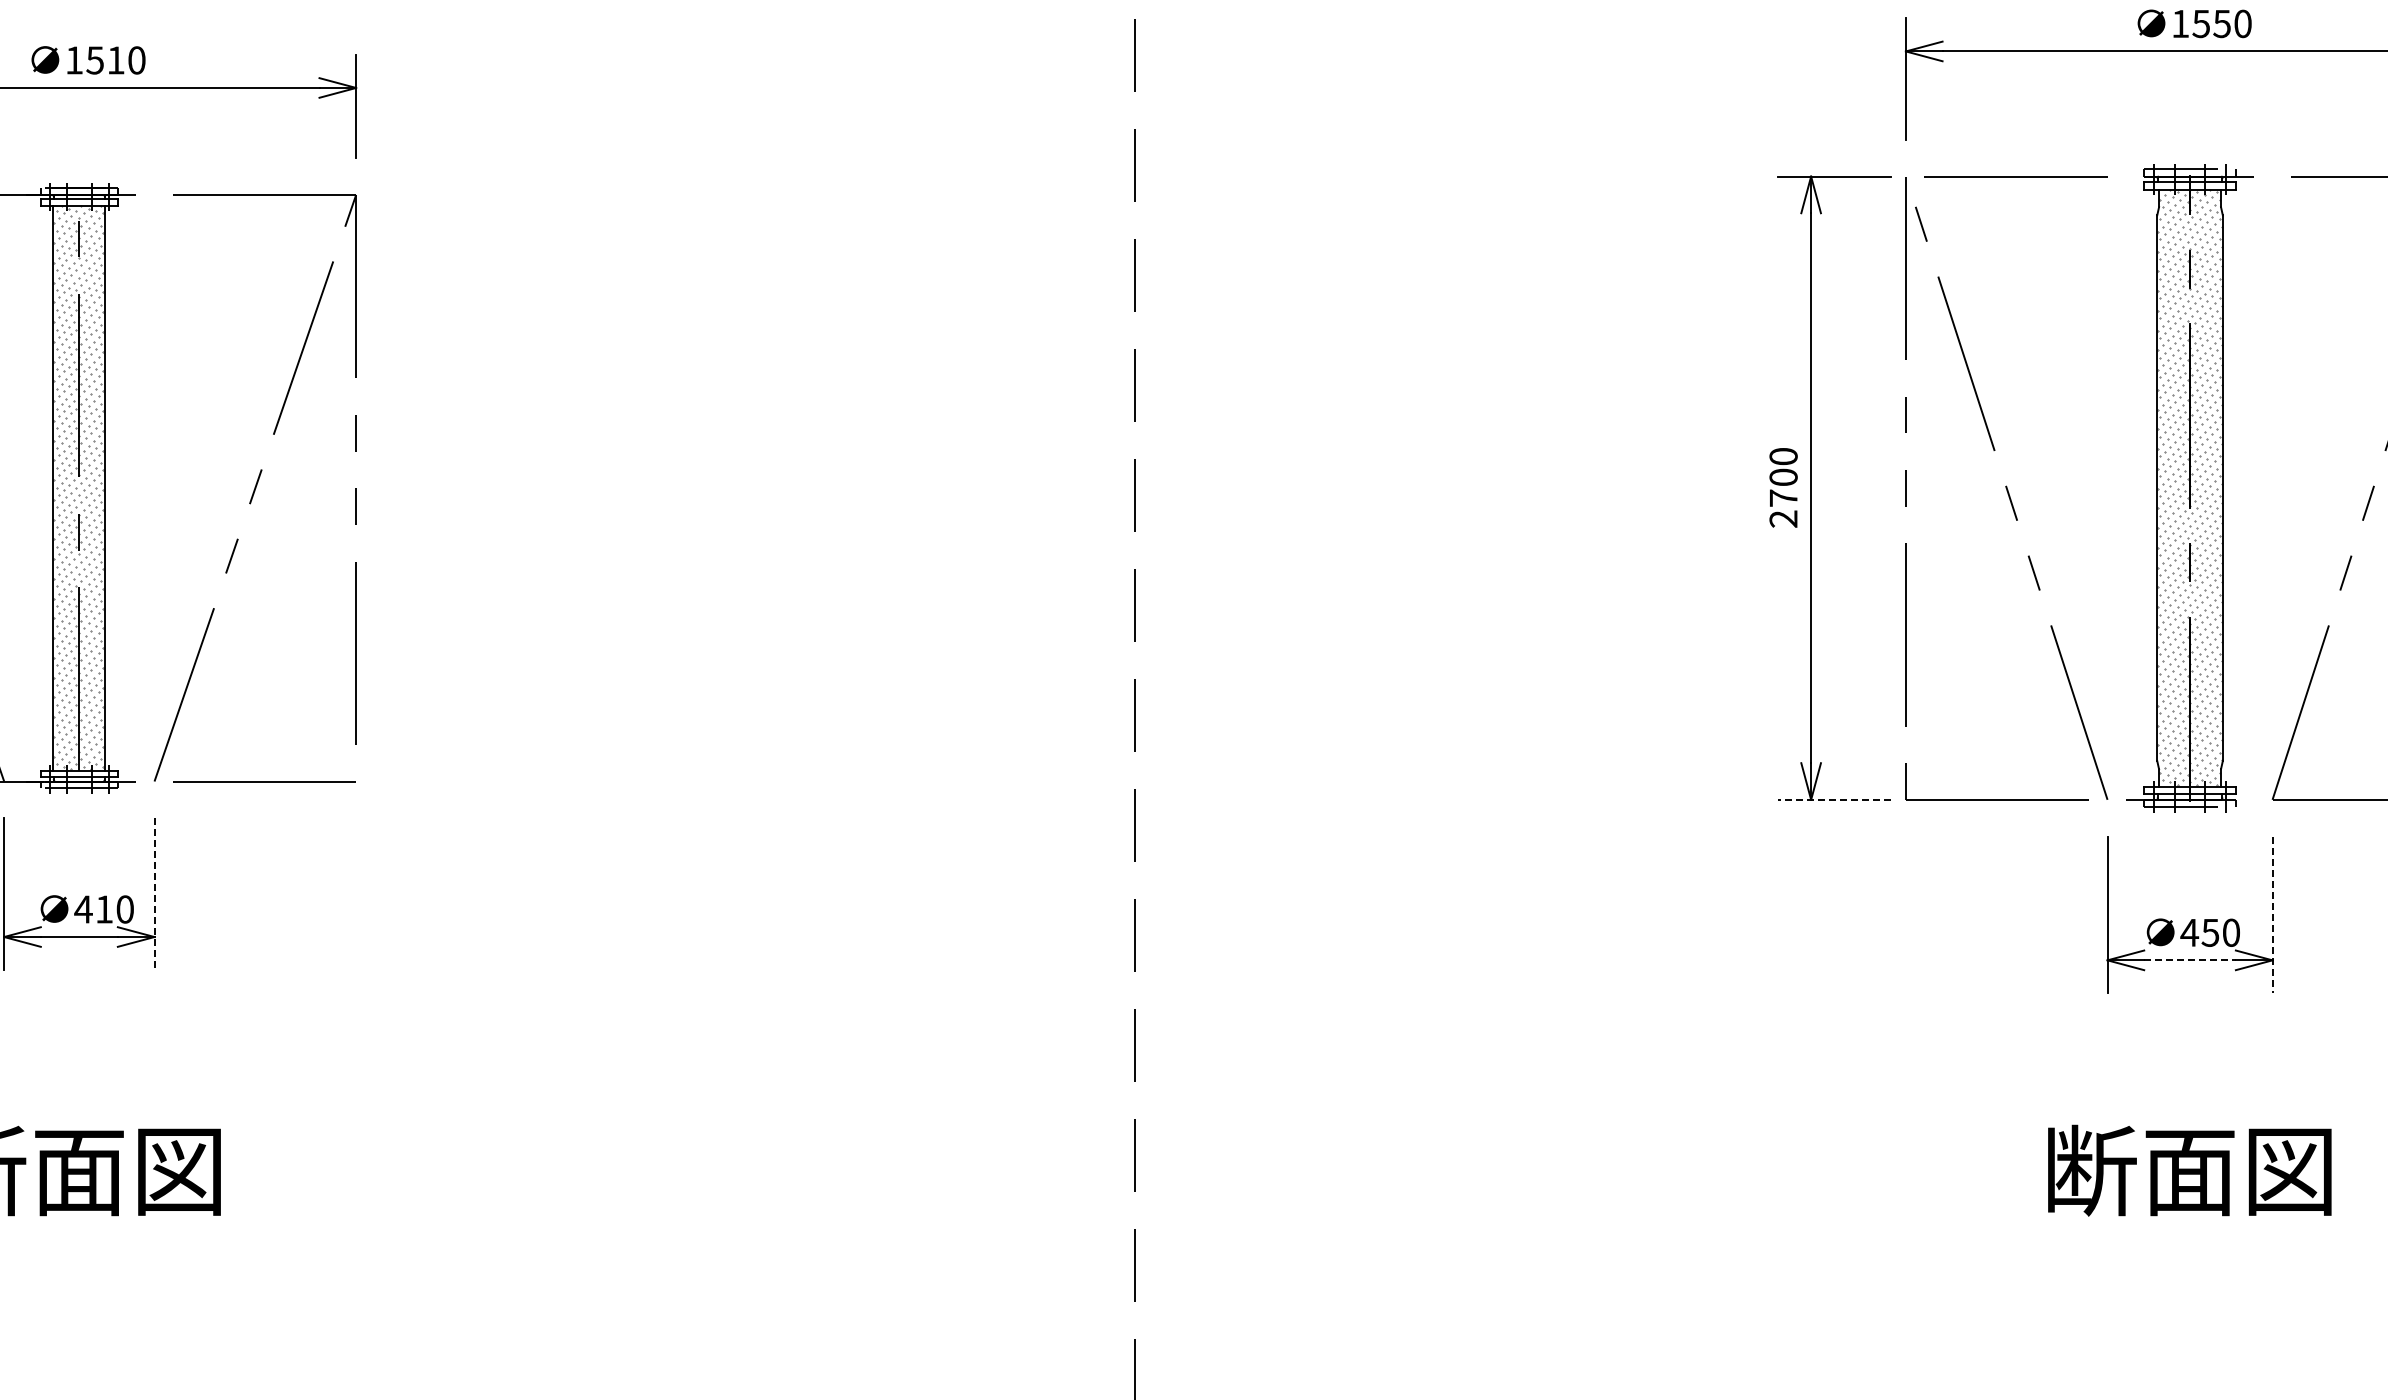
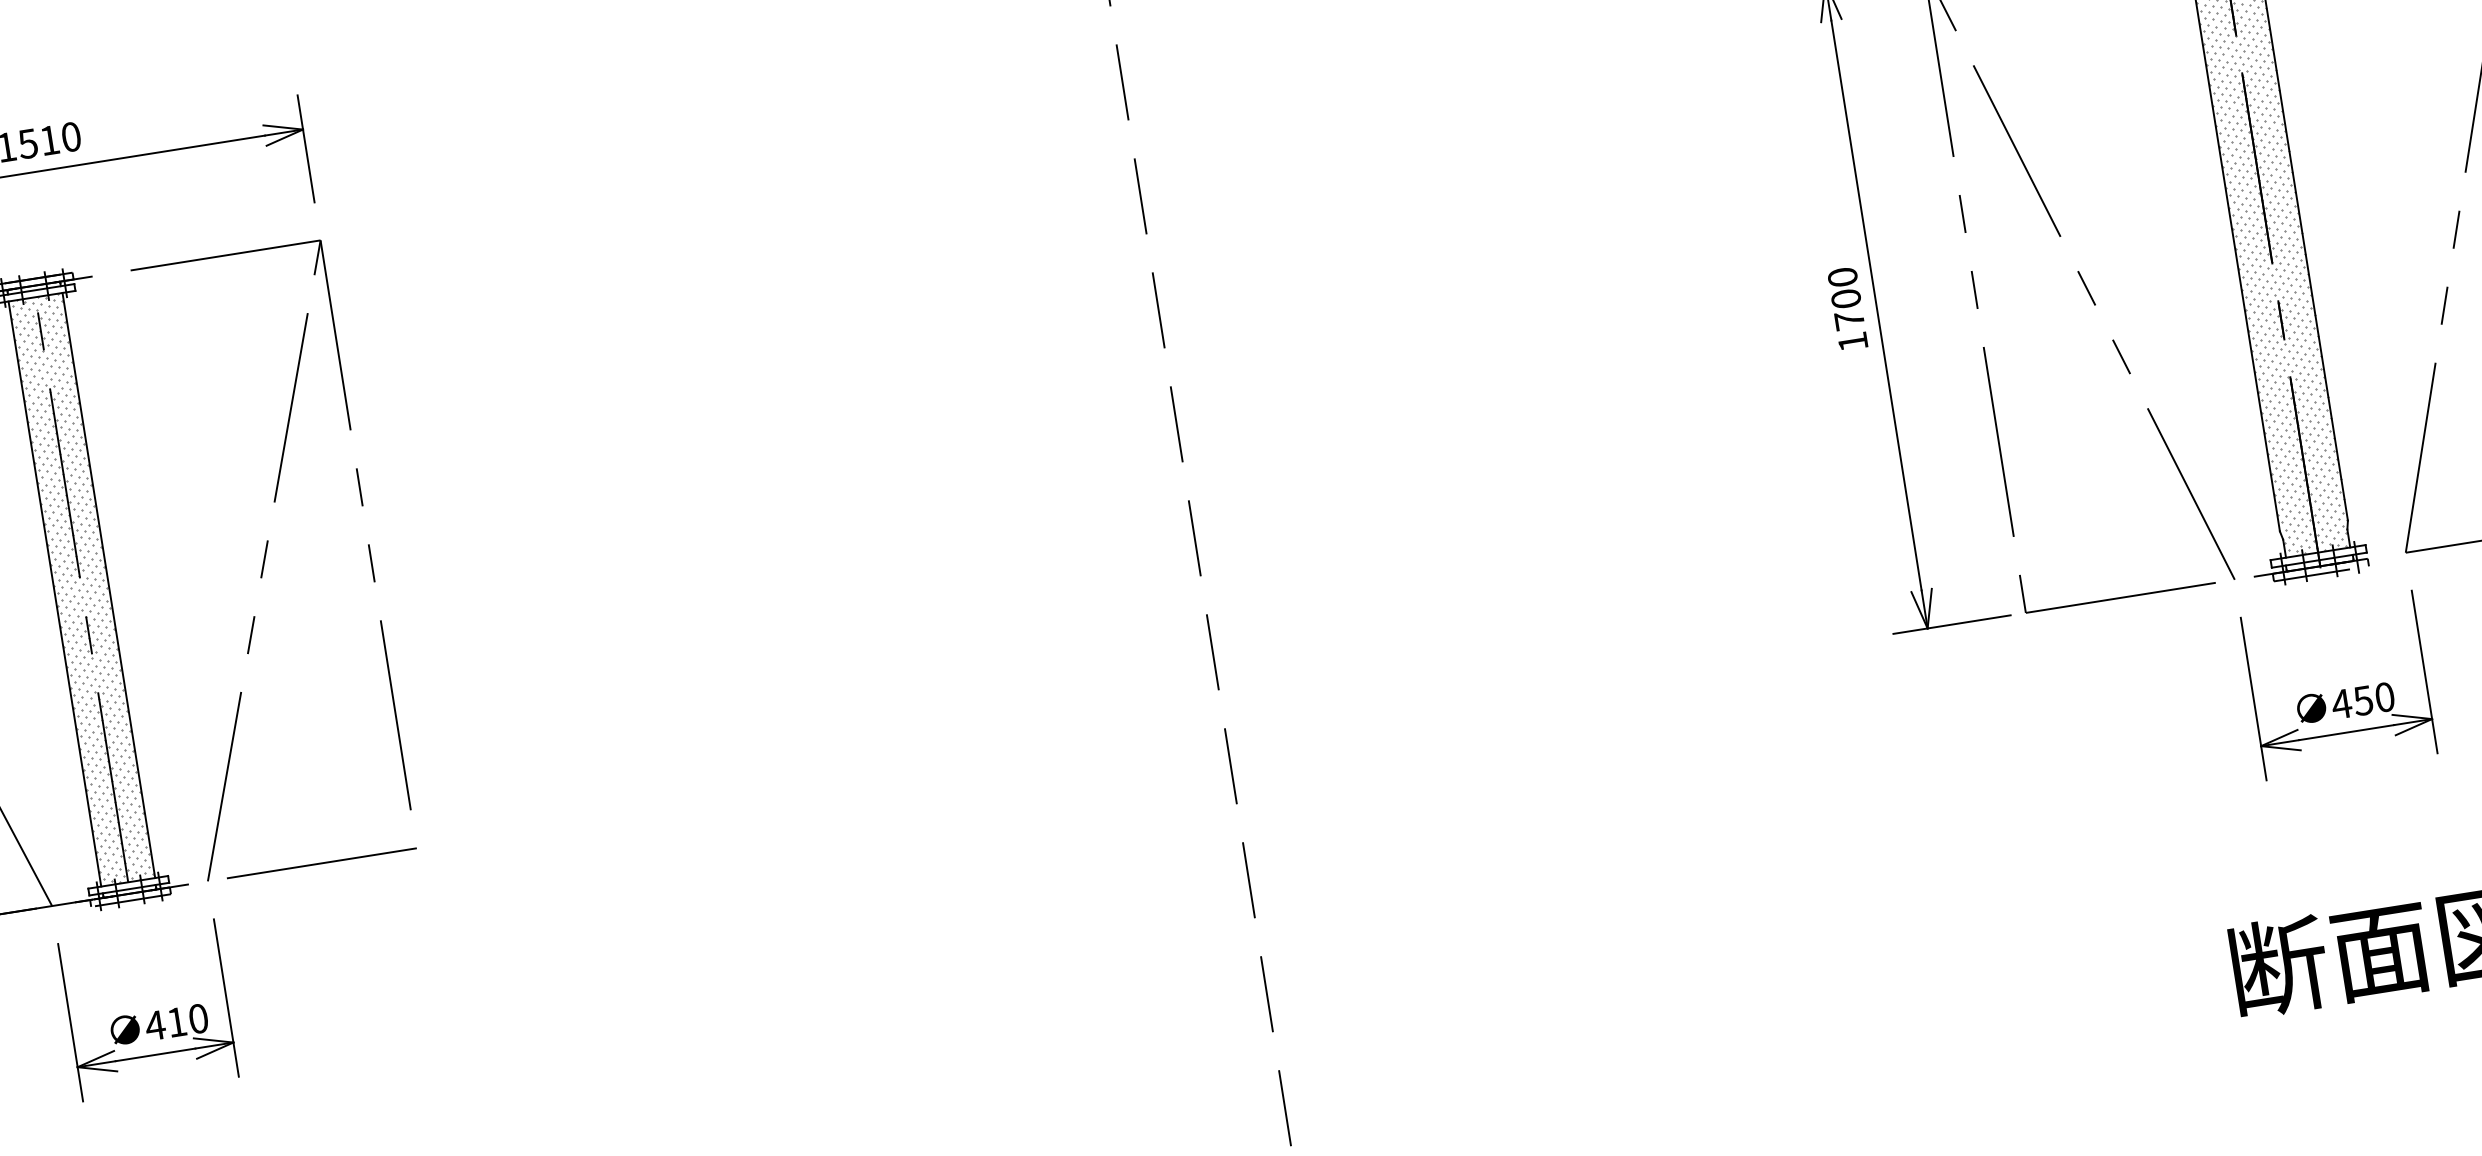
text: (1783, 518) -> (1852, 341), 2700 -> 1700
line: (1834, 799) -> (1951, 624), dashed -> solid
line: (154, 894) -> (226, 998), dashed -> solid
line: (2272, 915) -> (2424, 672), dashed -> solid
line: (2190, 960) -> (2347, 732), dashed -> solid

